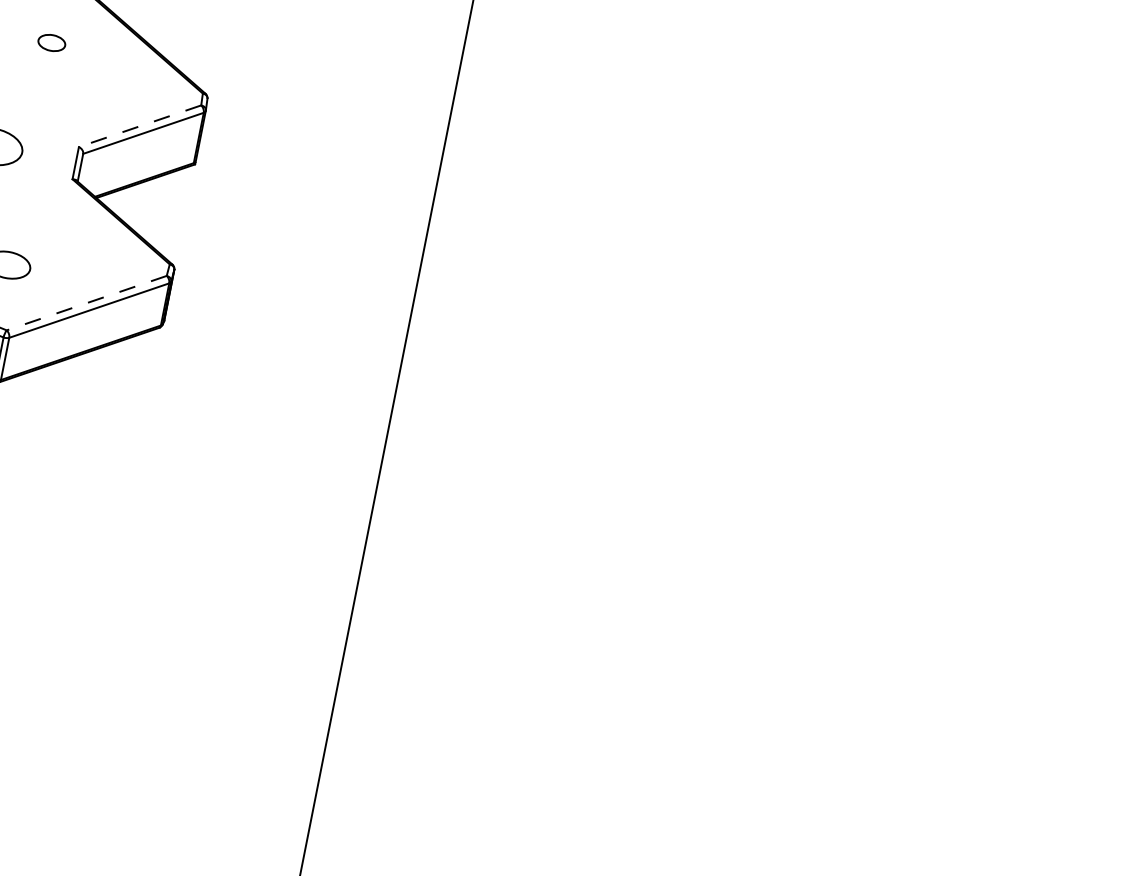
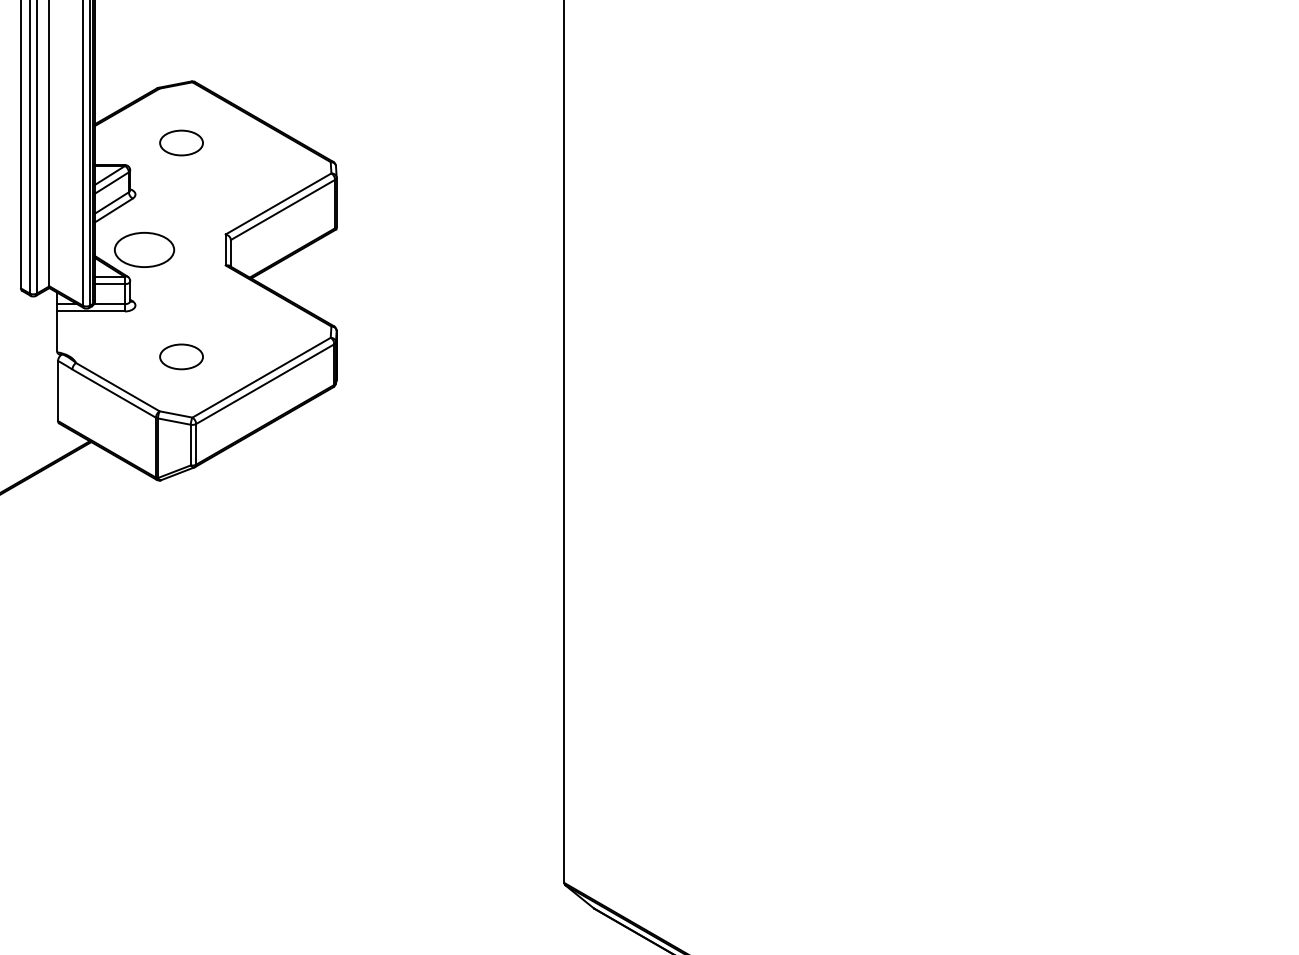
part: (51, 42) -> (181, 142), size x1.67
line: (139, 126) -> (278, 204), dashed -> solid
line: (86, 302) -> (261, 377), dashed -> solid

